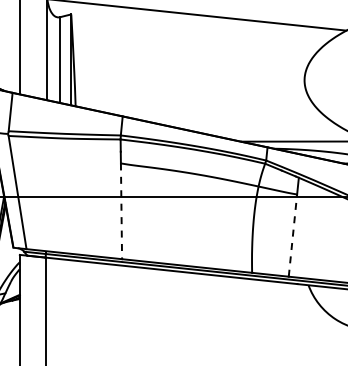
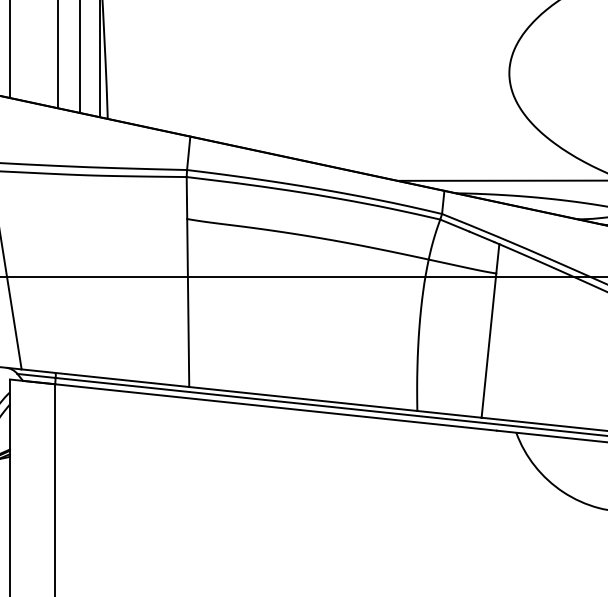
line: (121, 211) -> (188, 303), dashed -> solid
line: (292, 235) -> (488, 345), dashed -> solid

